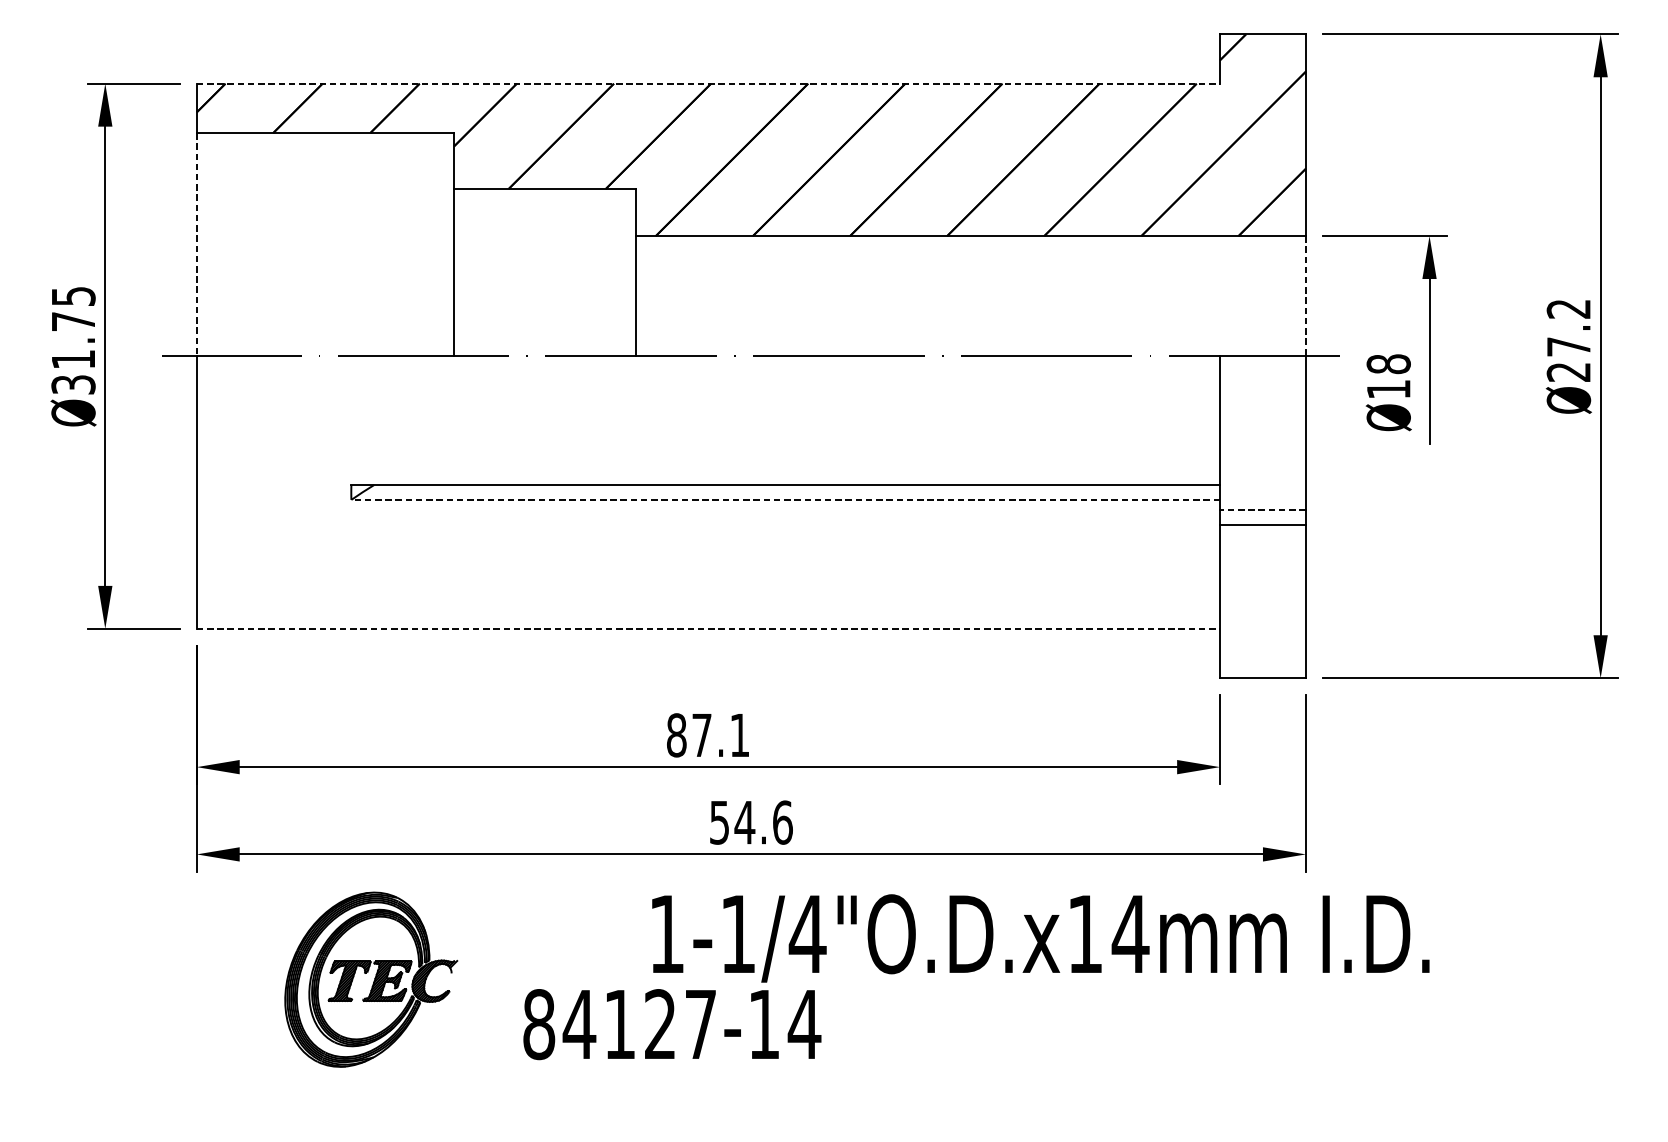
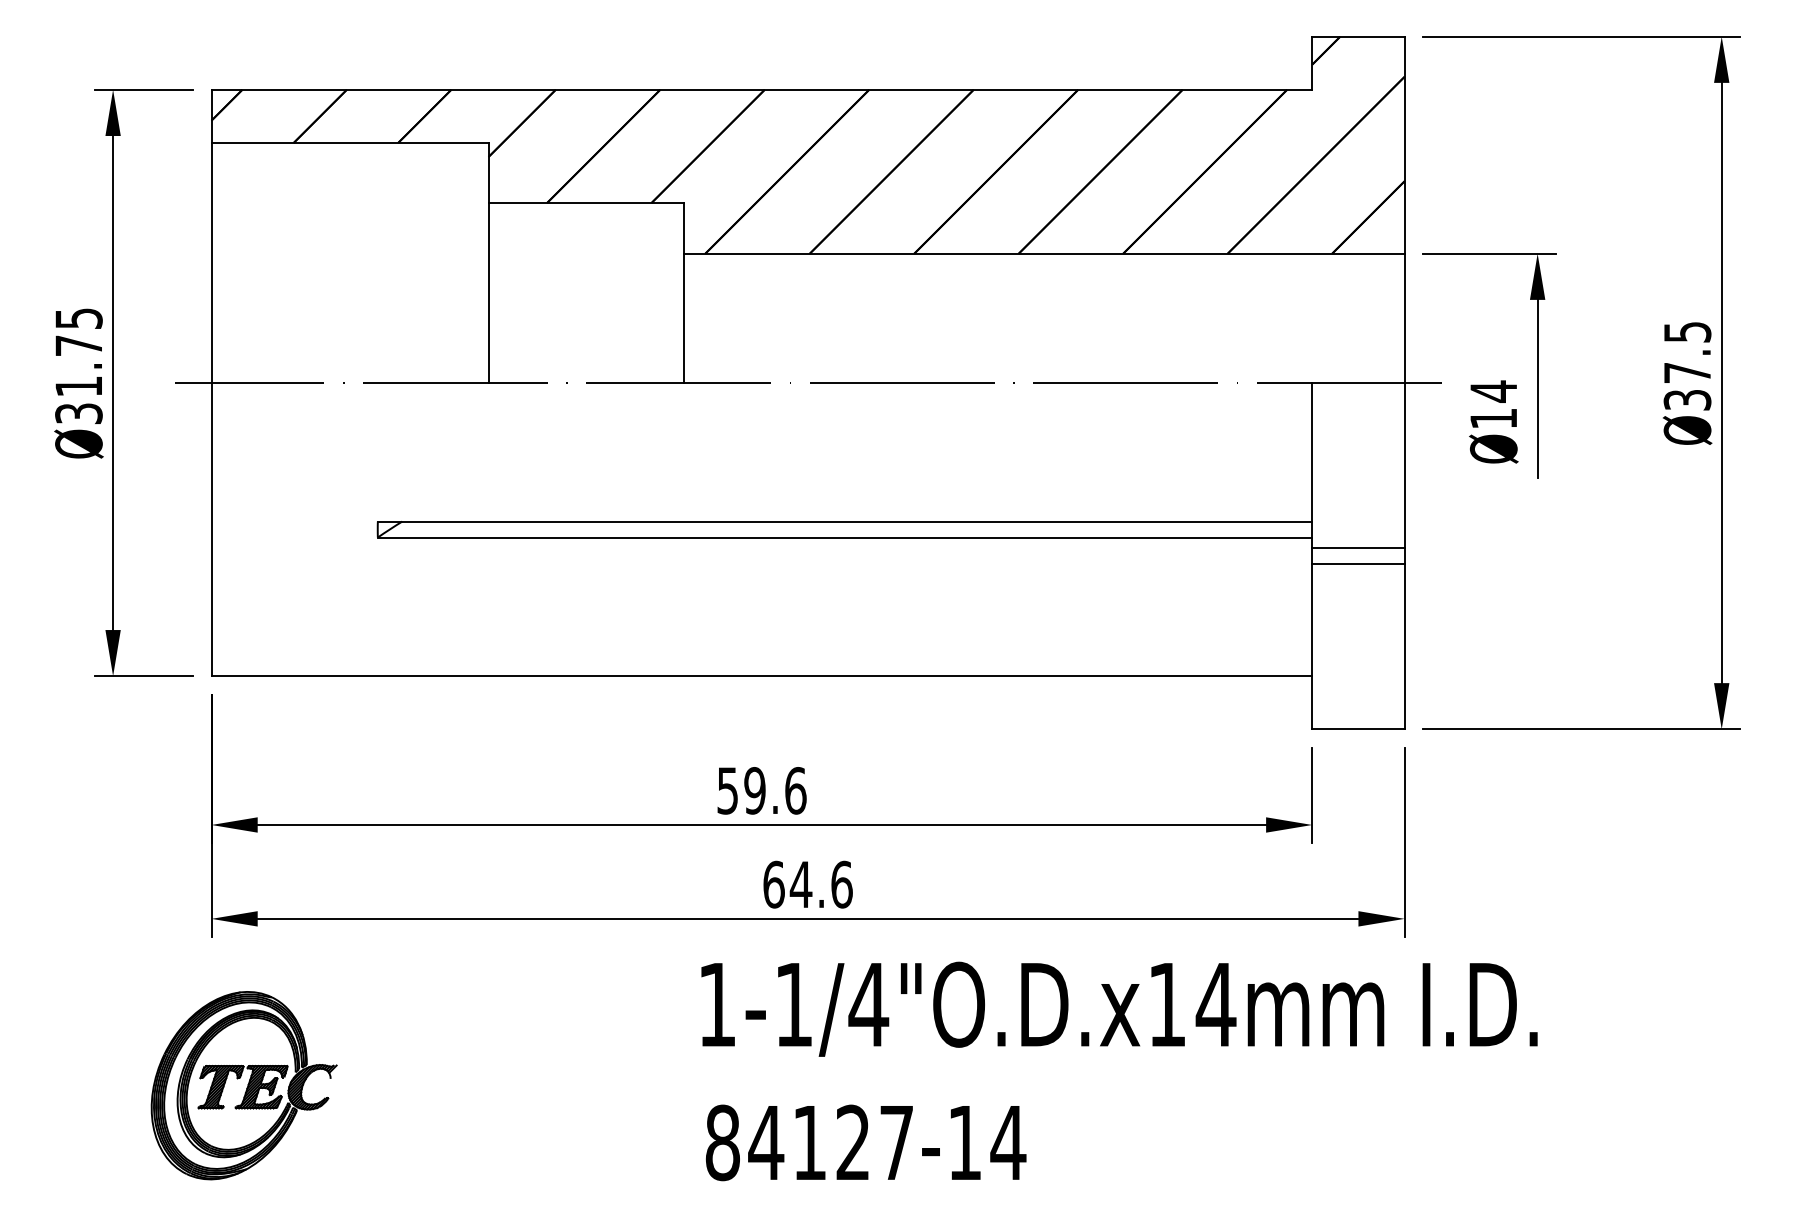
line: (708, 83) -> (762, 89), dashed -> solid
line: (196, 245) -> (211, 263), dashed -> solid
line: (1305, 296) -> (1404, 318), dashed -> solid
text: (1568, 340) -> (1687, 366), Ø27.2 -> Ø37.5
text: (1388, 364) -> (1493, 391), Ø18 -> Ø14
line: (785, 499) -> (844, 537), dashed -> solid
line: (1262, 510) -> (1357, 548), dashed -> solid
line: (708, 629) -> (762, 676), dashed -> solid
text: (708, 735) -> (761, 790), 87.1 -> 59.6
text: (719, 822) -> (773, 884), 54.6 -> 64.6
part: (370, 979) -> (243, 1085), moved
text: (672, 1024) -> (866, 1142), moved

